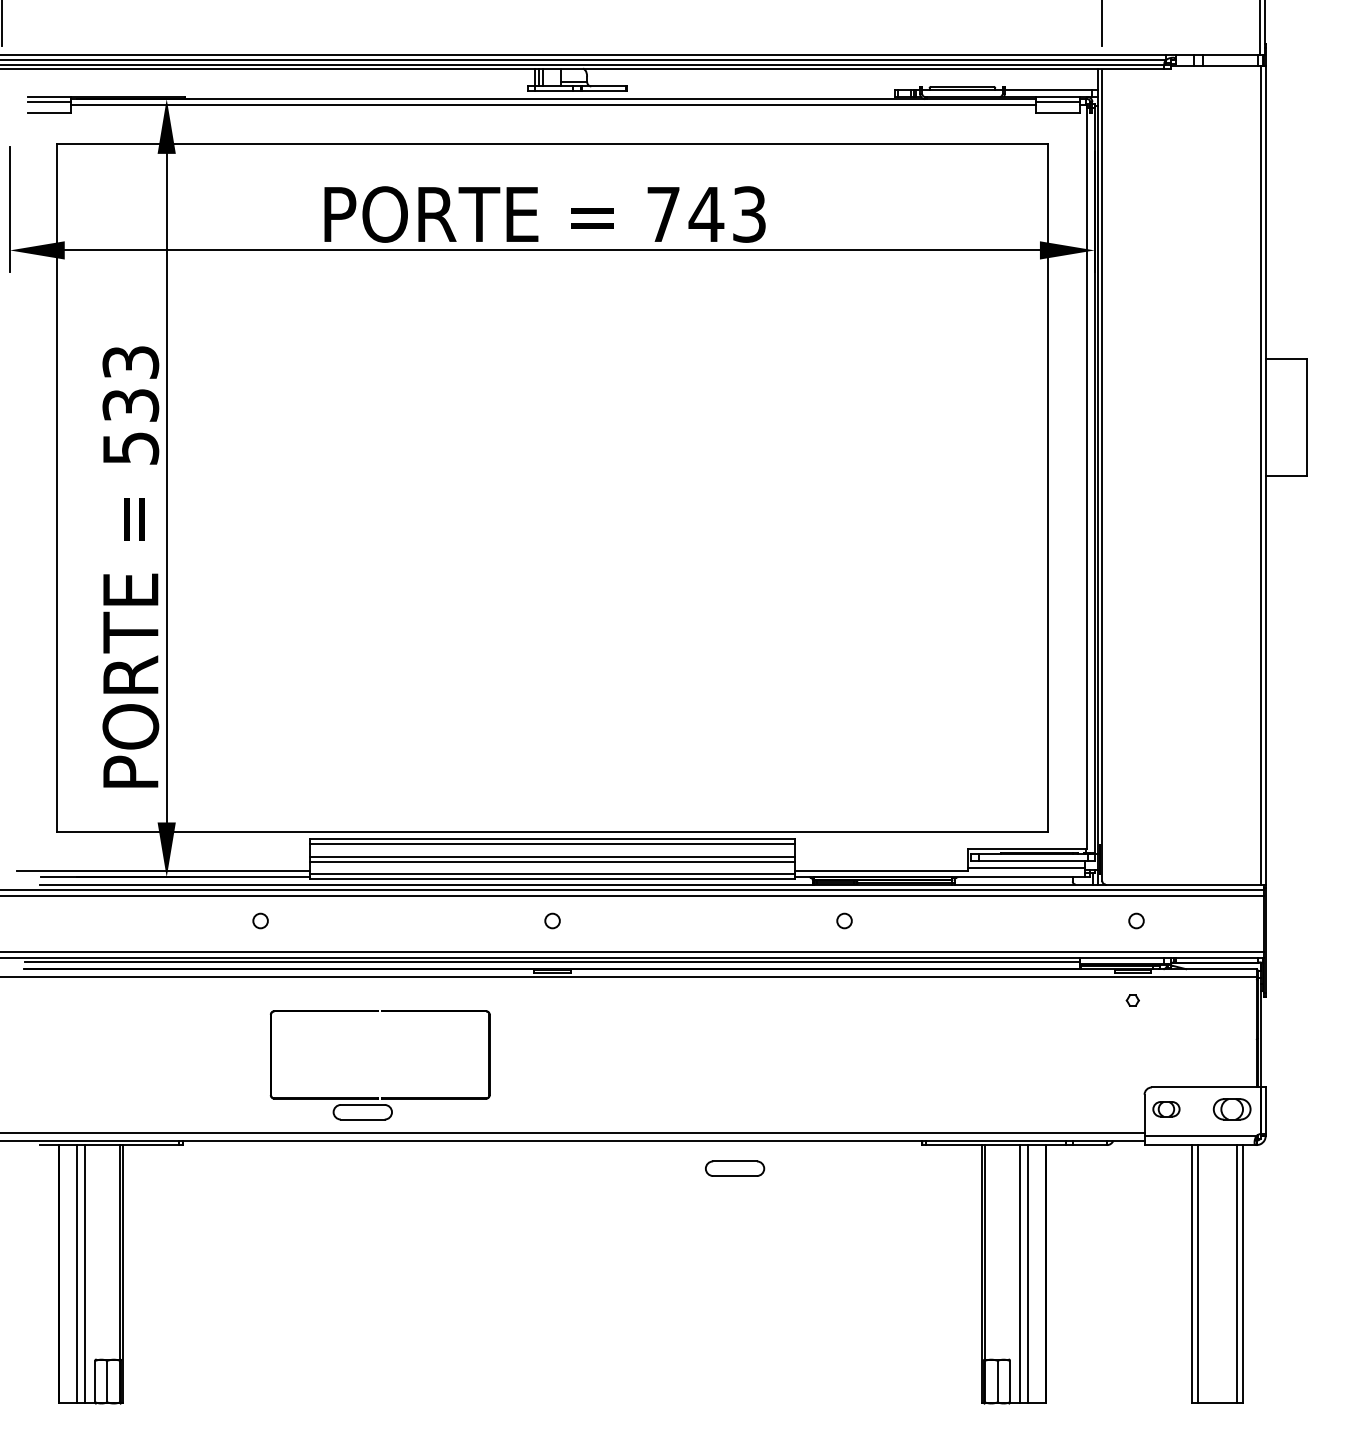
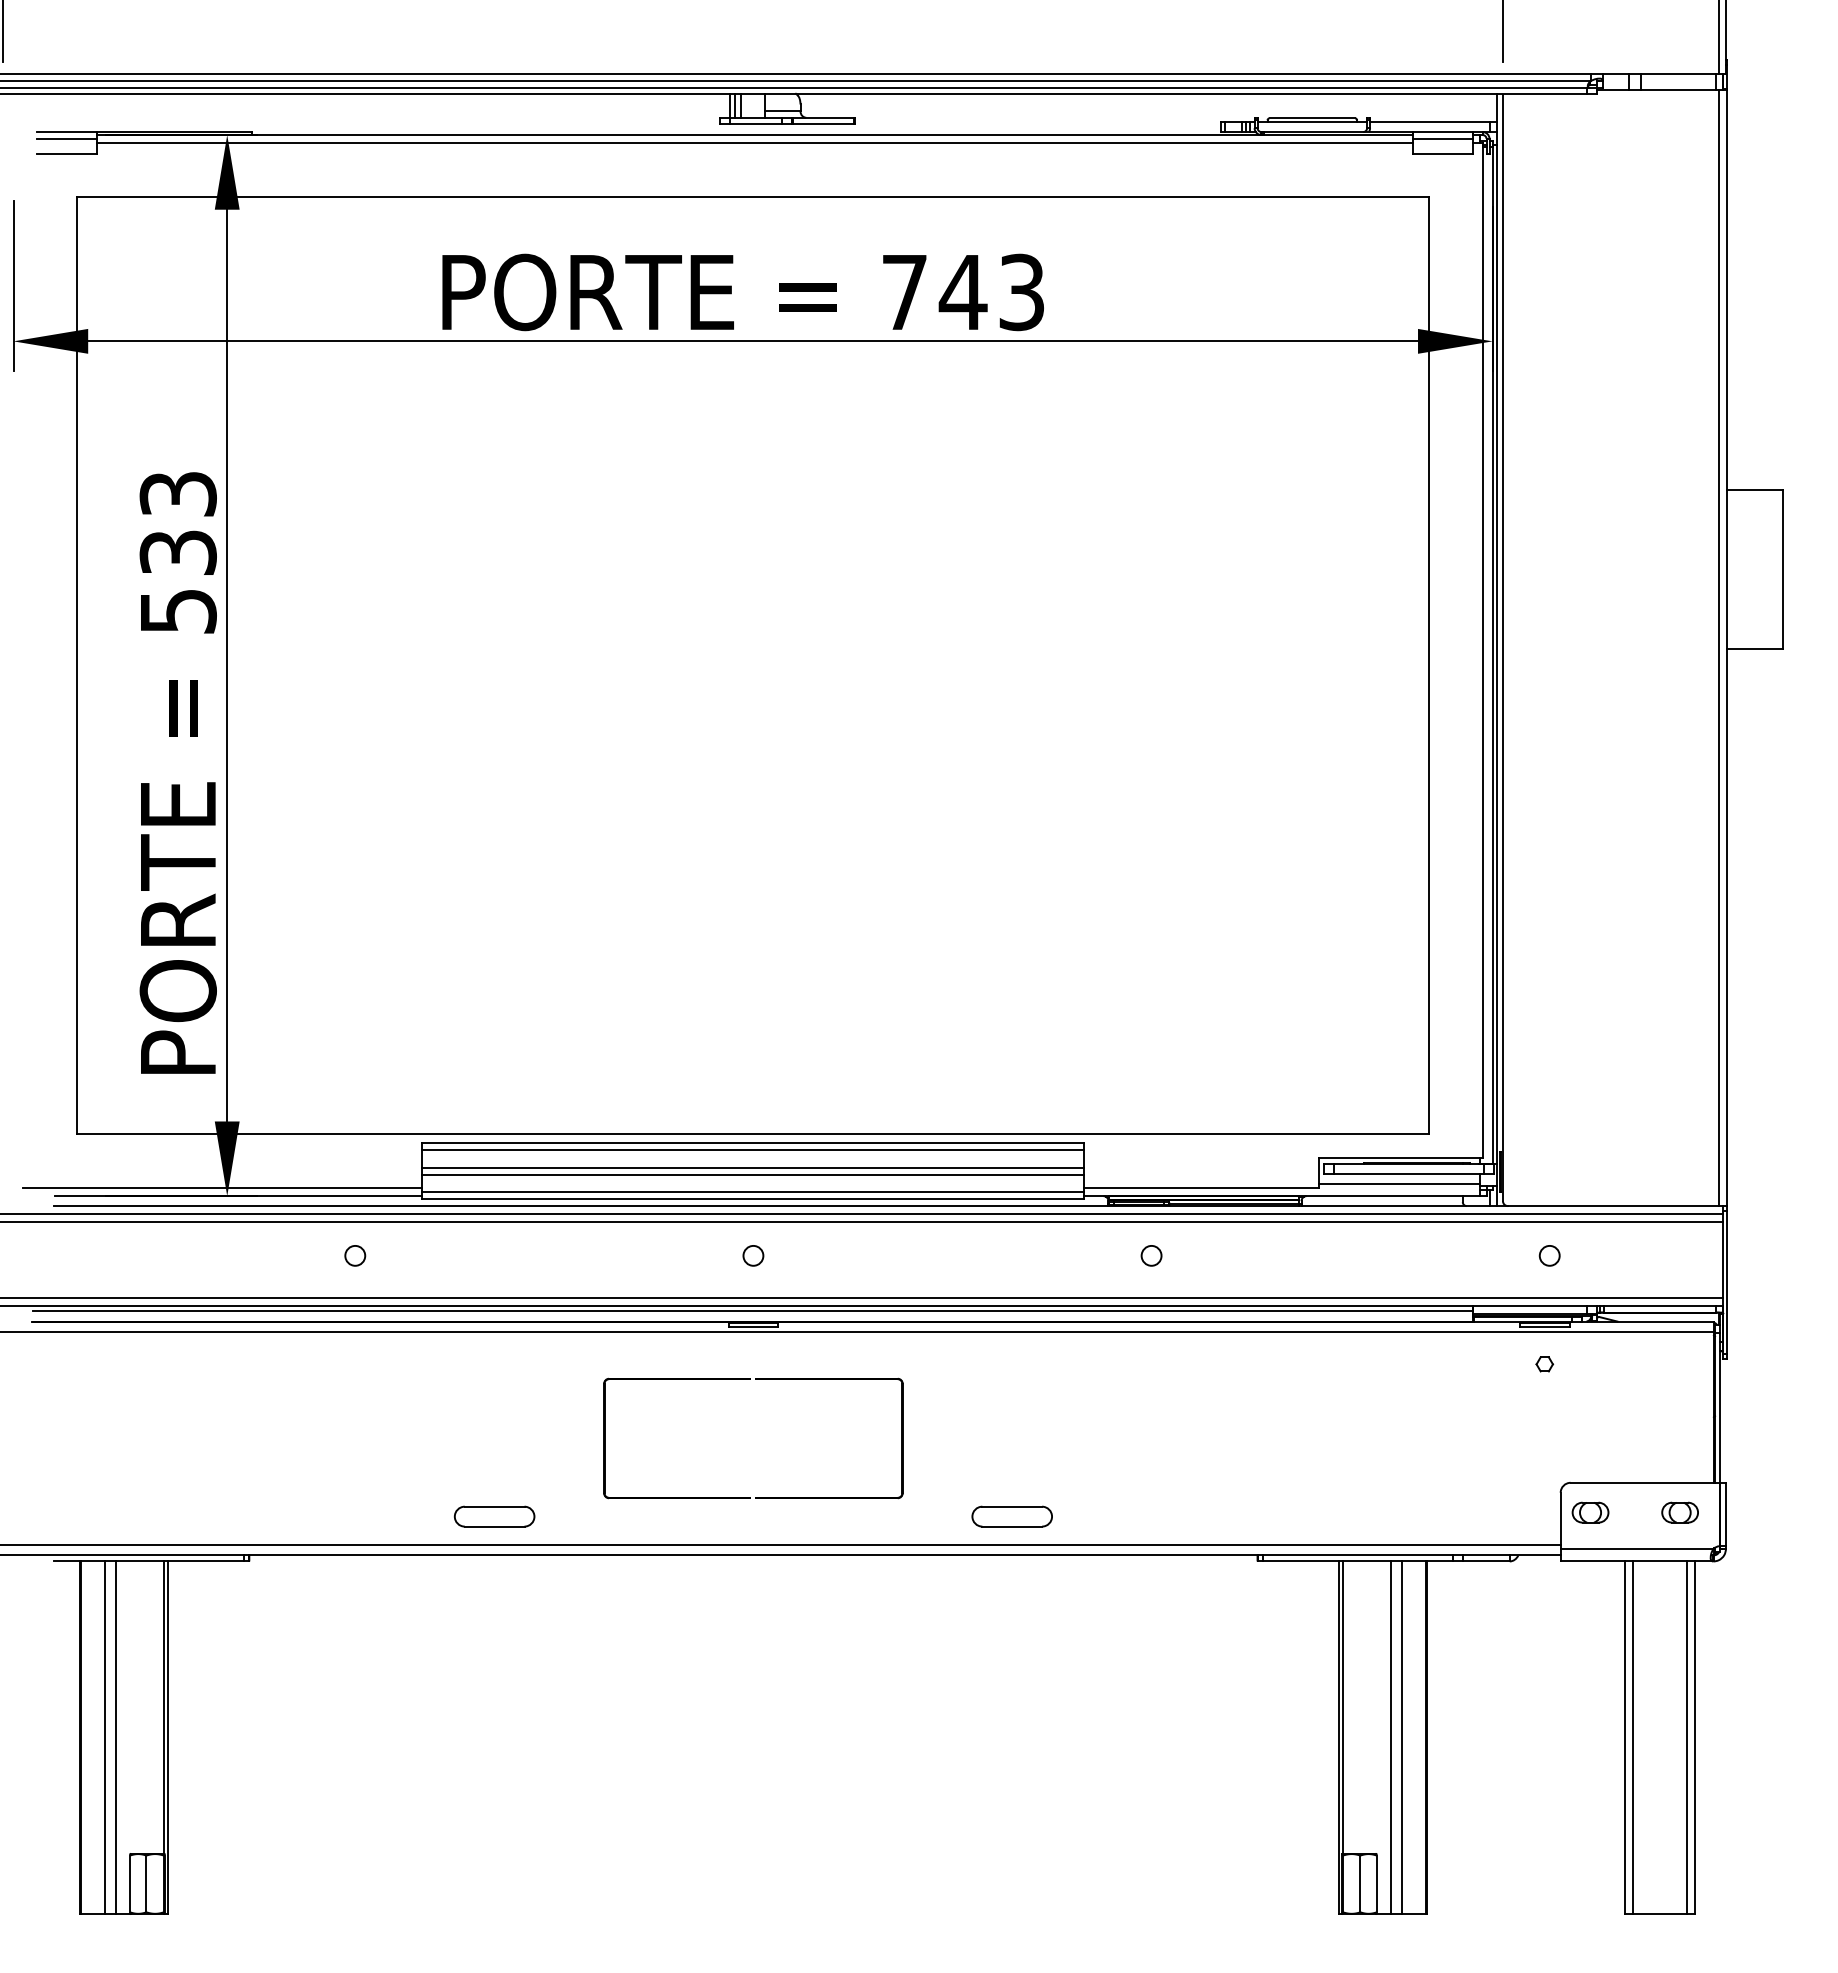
part: (381, 1011) -> (755, 1379), moved
part: (1231, 1109) -> (1679, 1512), size x0.71
part: (734, 1168) -> (1011, 1516), moved

